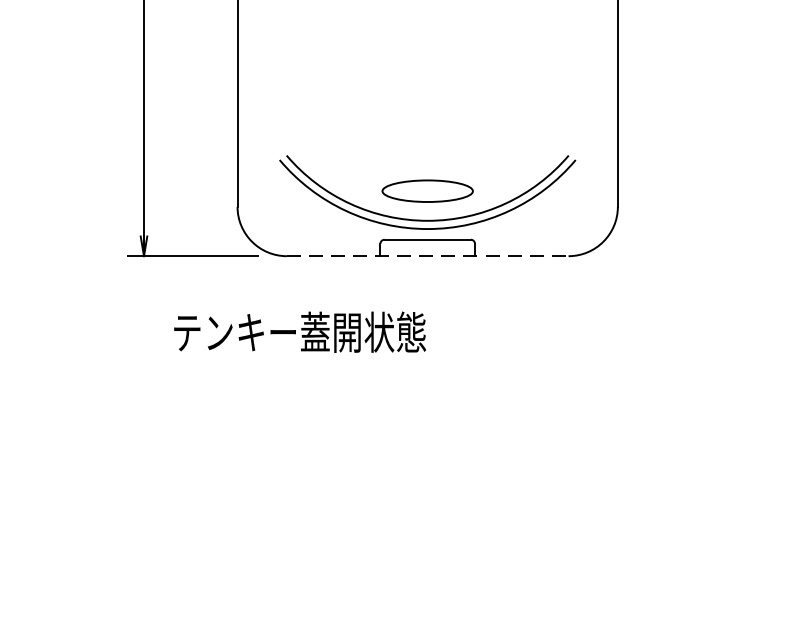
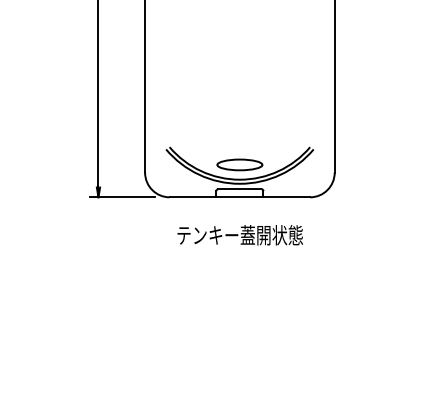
line: (428, 256) -> (240, 197), dashed -> solid
text: (298, 332) -> (239, 235), moved

